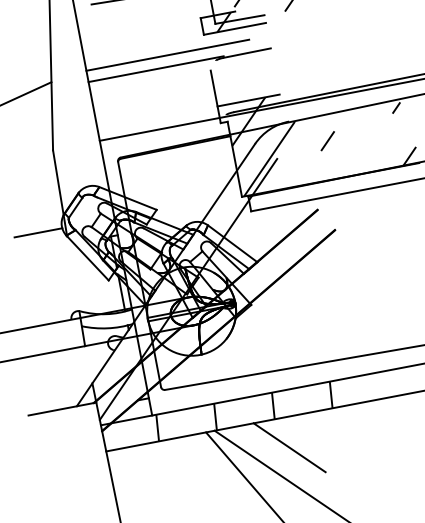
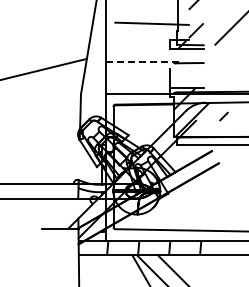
line: (167, 55) -> (149, 56), removed
line: (156, 69) -> (142, 62), solid -> dashed
line: (38, 232) -> (65, 135), removed

